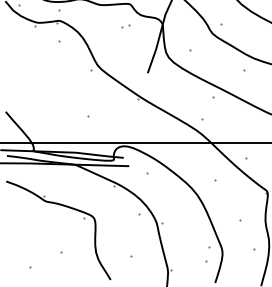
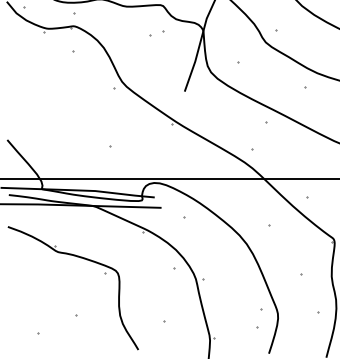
part: (125, 26) -> (157, 33), size x1.6

